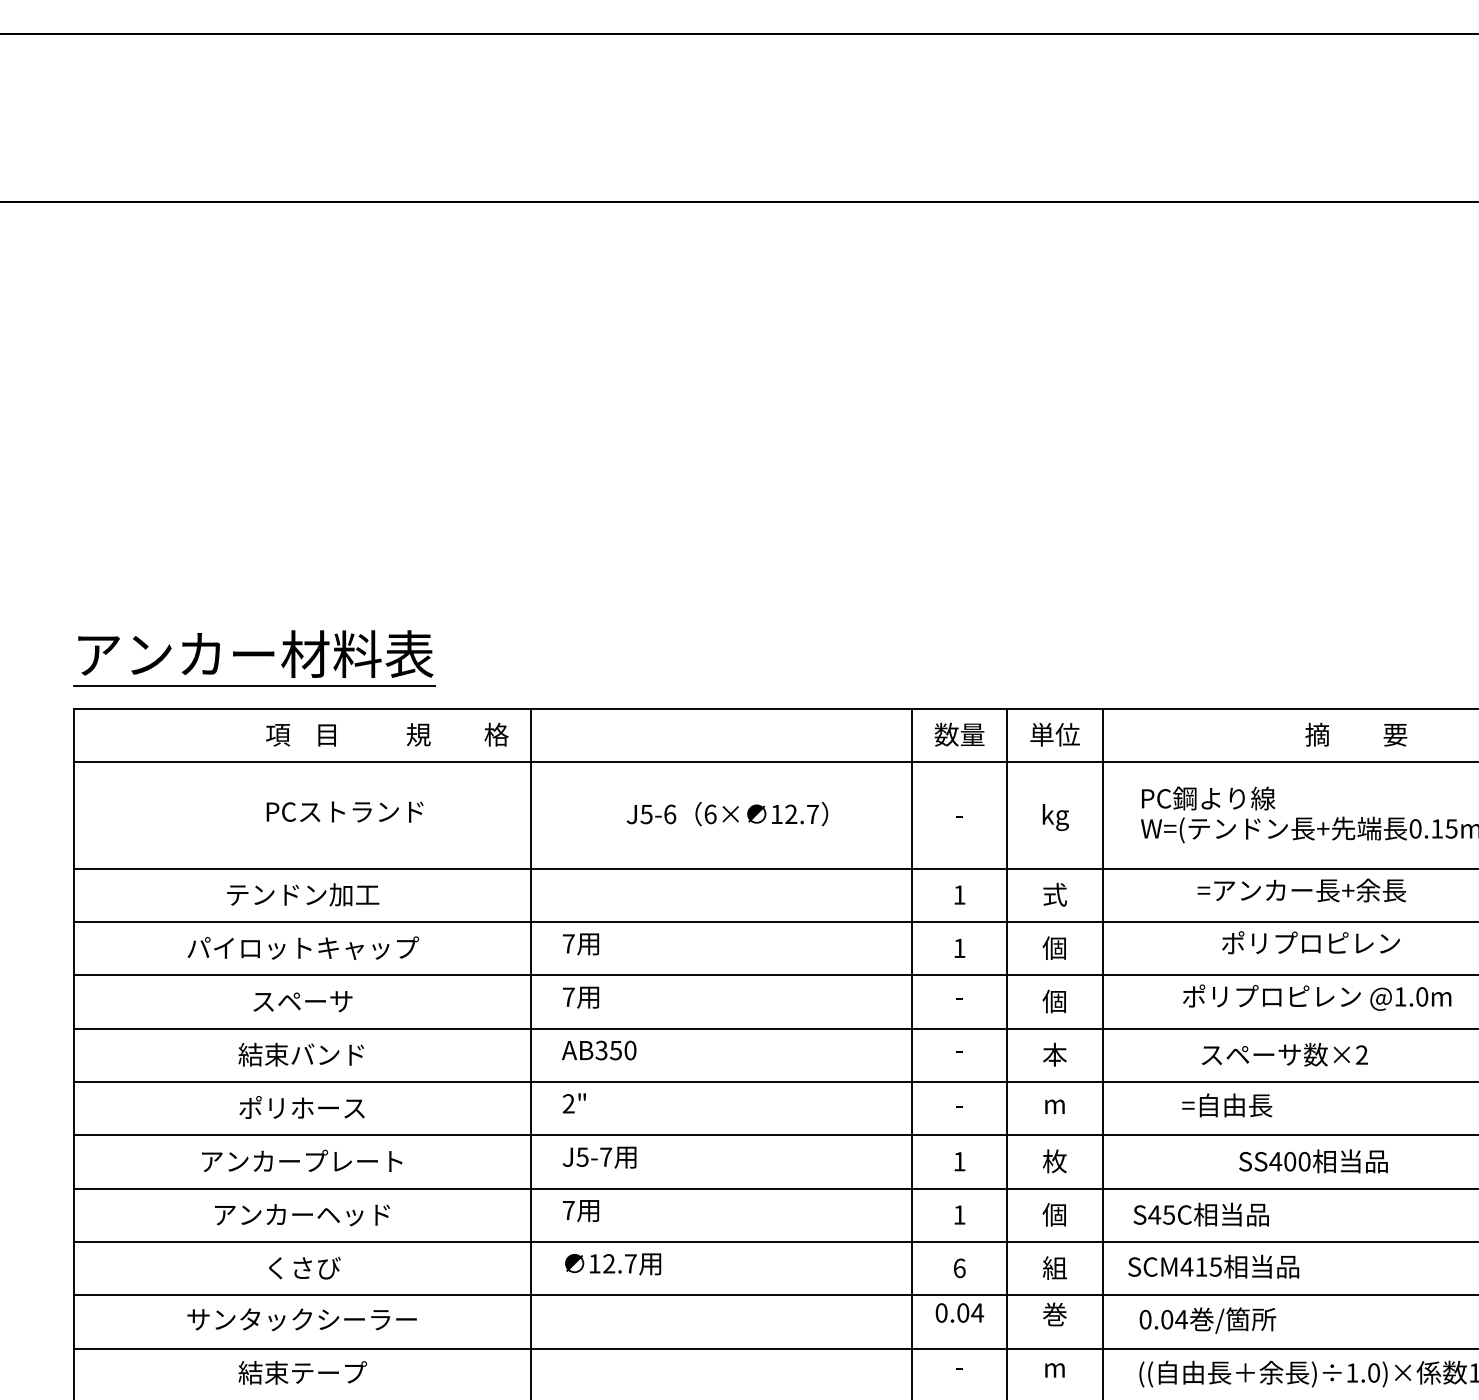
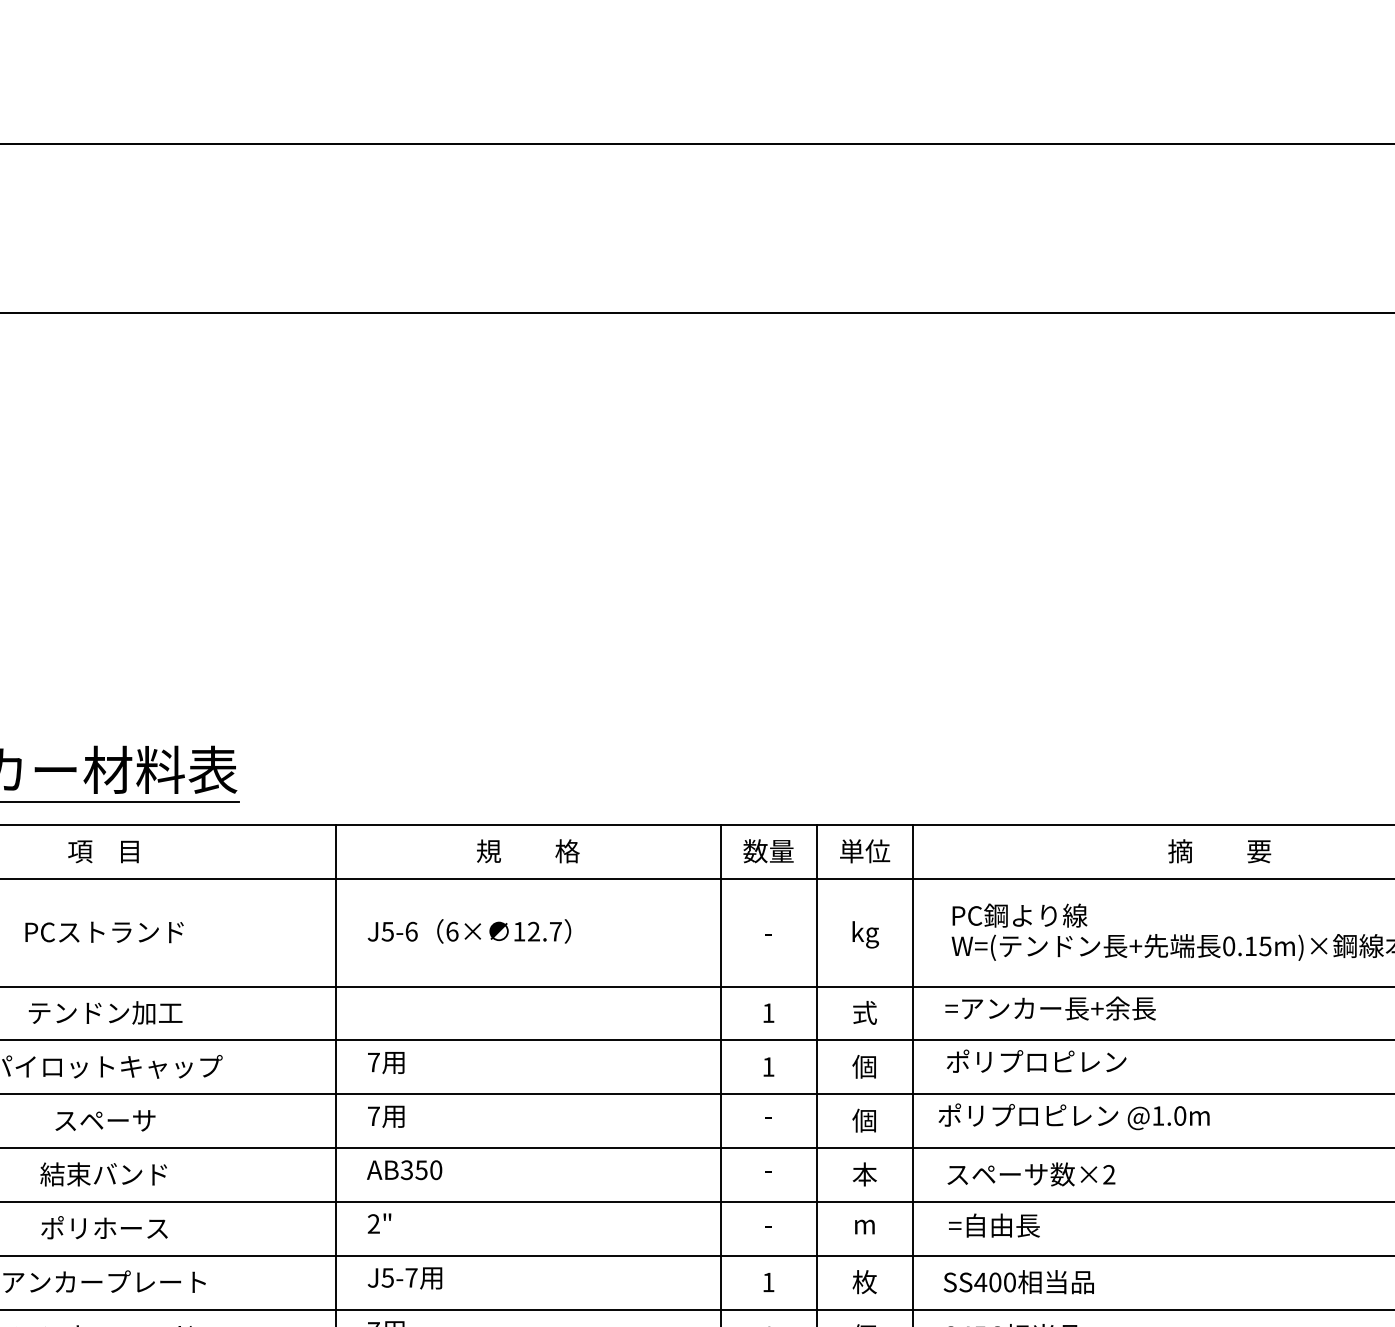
text: (457, 734) -> (528, 851), moved
text: (1356, 734) -> (1219, 851), moved
text: (344, 811) -> (103, 931), moved
text: (727, 814) -> (469, 931), moved
text: (1301, 890) -> (1050, 1008), moved
text: (1310, 942) -> (1036, 1061), moved
text: (1317, 997) -> (1074, 1116), moved
text: (1284, 1054) -> (1031, 1174), moved
text: (1227, 1105) -> (994, 1225), moved
text: (1313, 1161) -> (1018, 1282), moved

